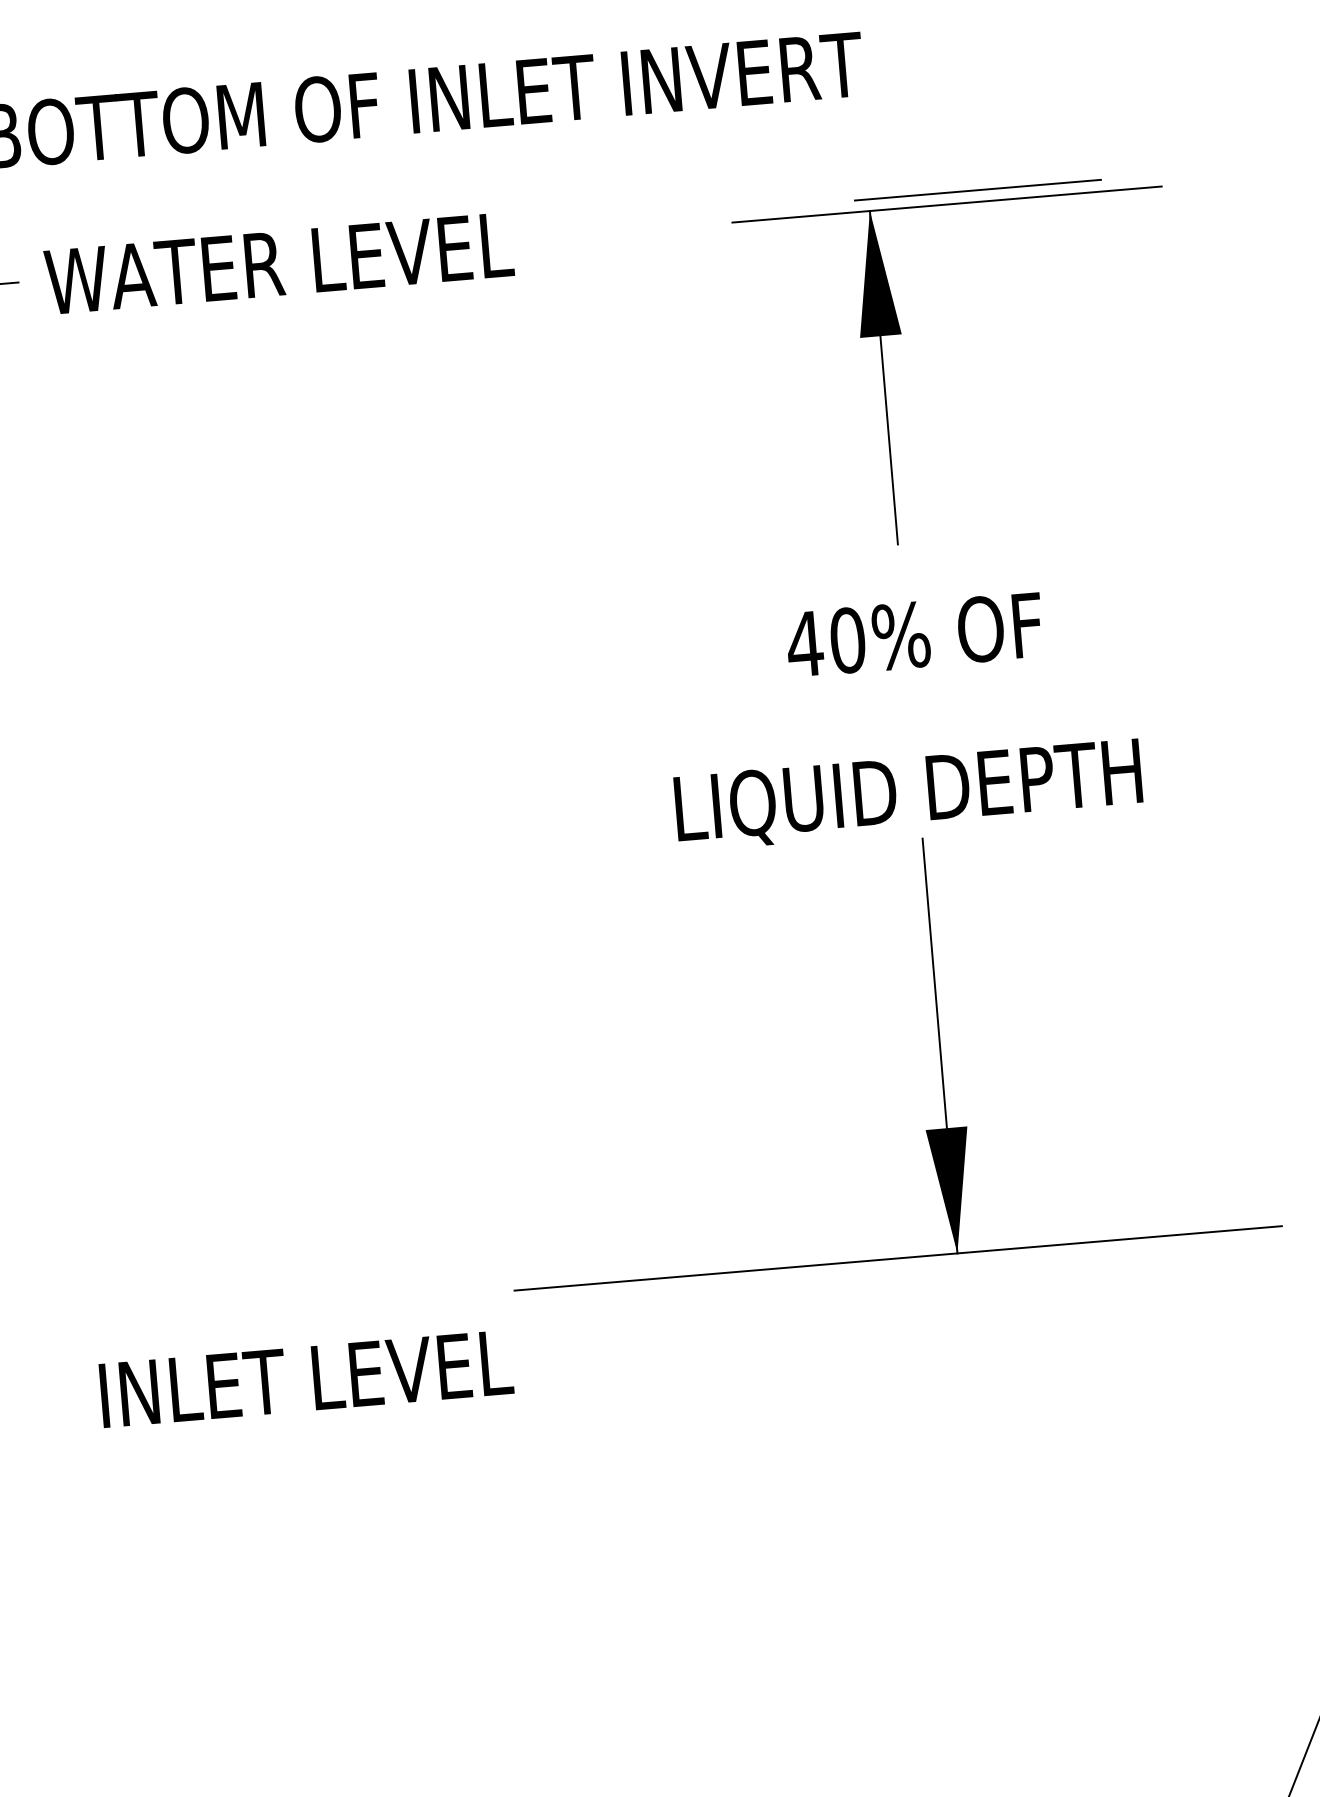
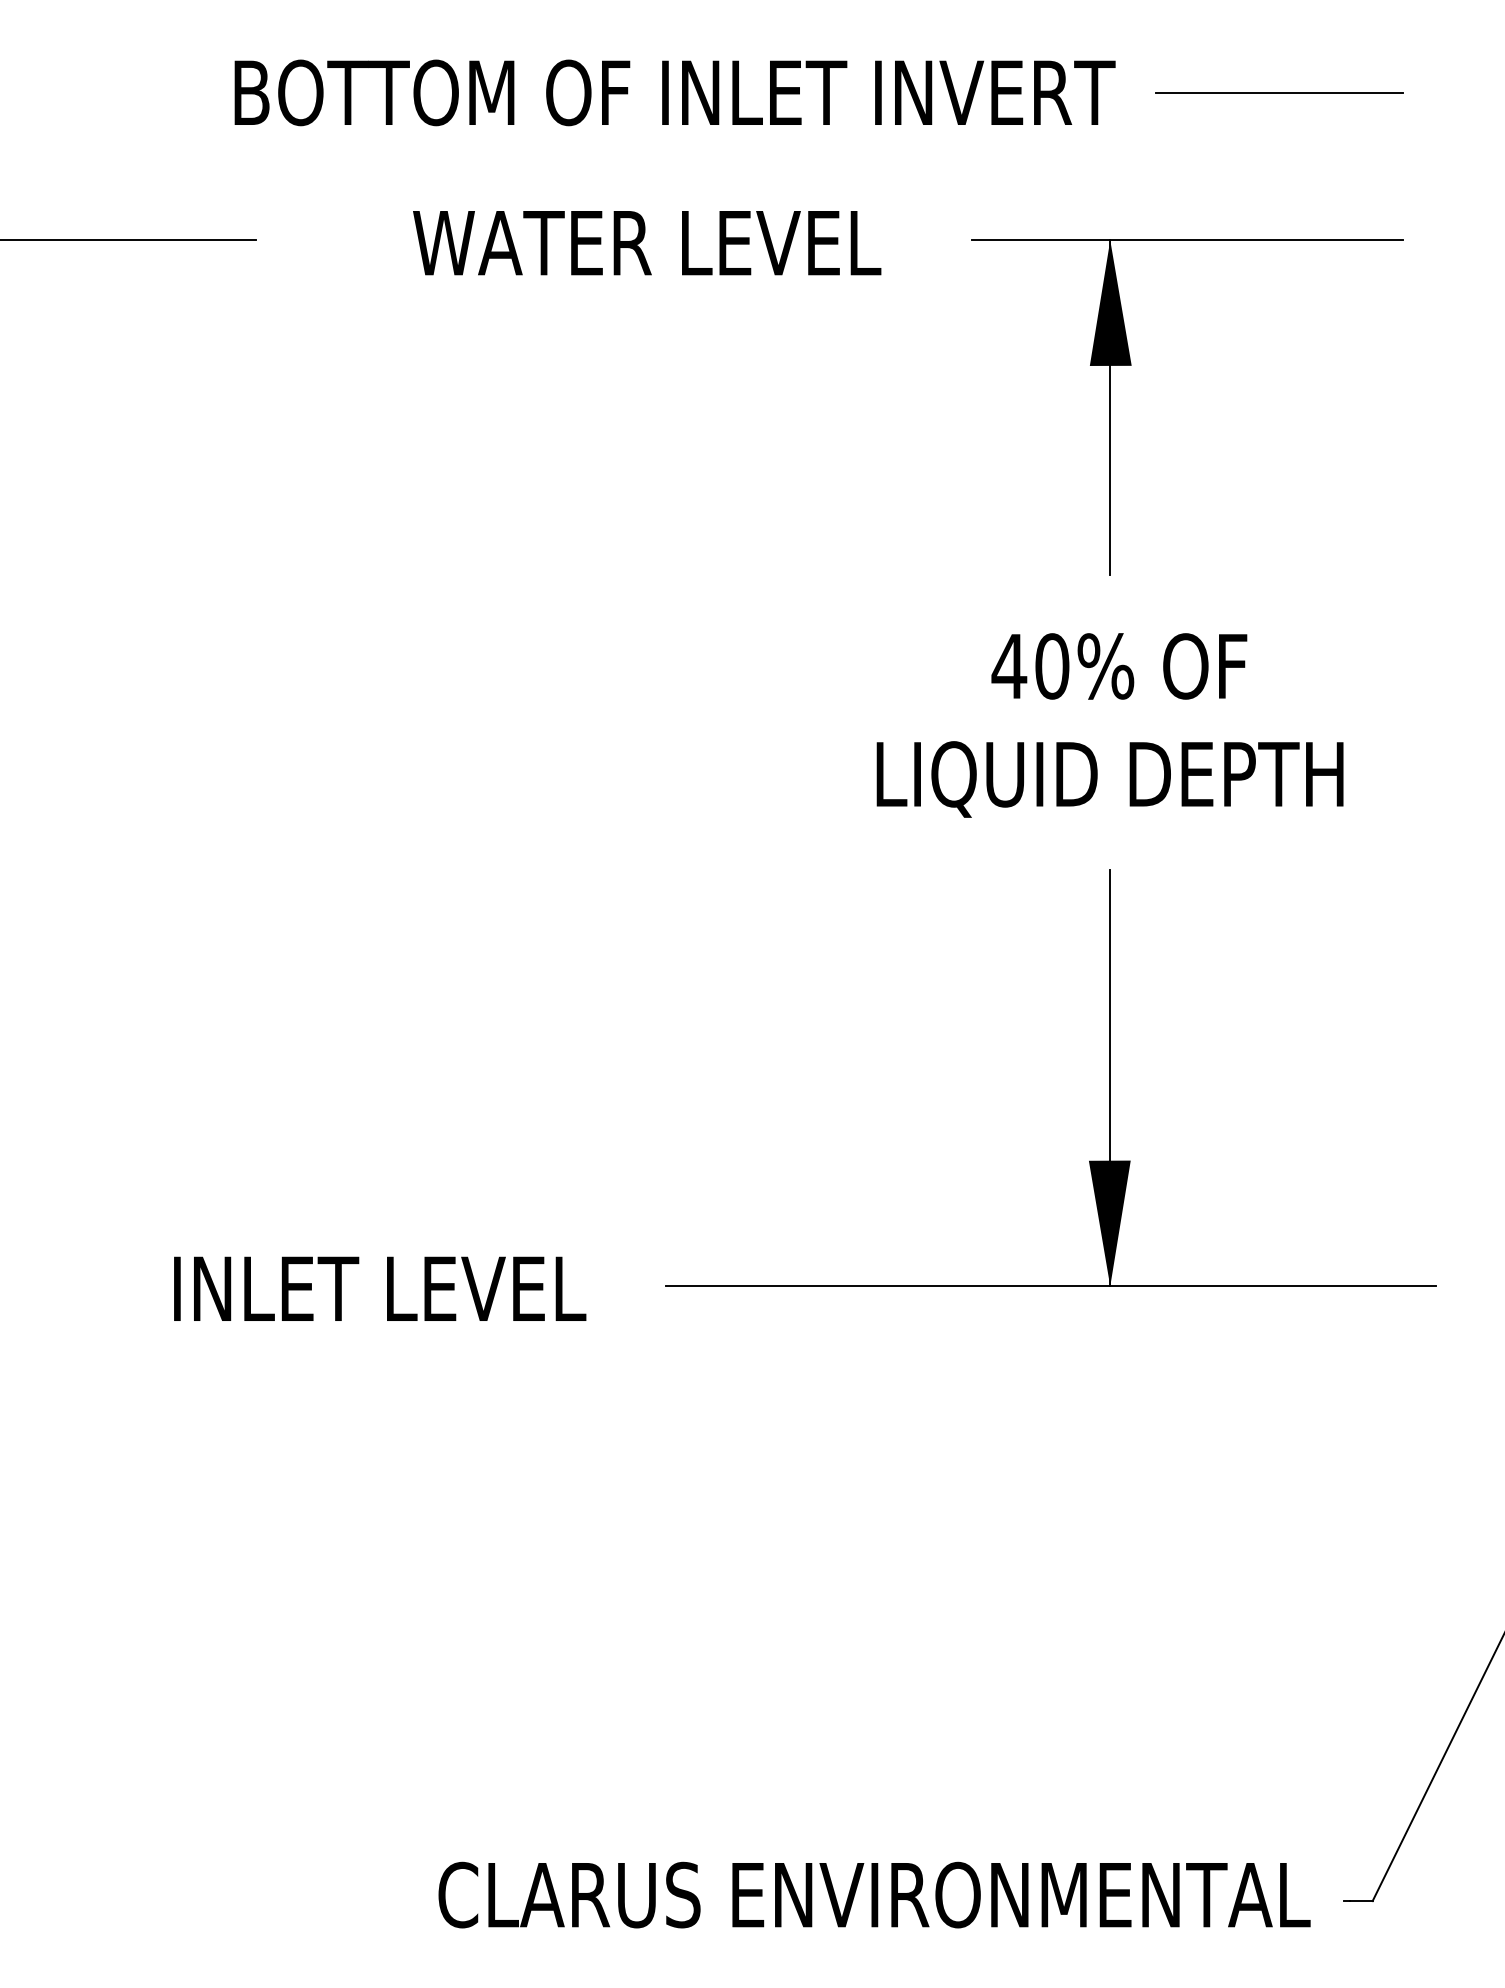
line: (977, 190) -> (1279, 92), moved
text: (279, 263) -> (647, 243), moved
text: (908, 795) -> (1109, 779), moved
text: (306, 1378) -> (380, 1288), moved

